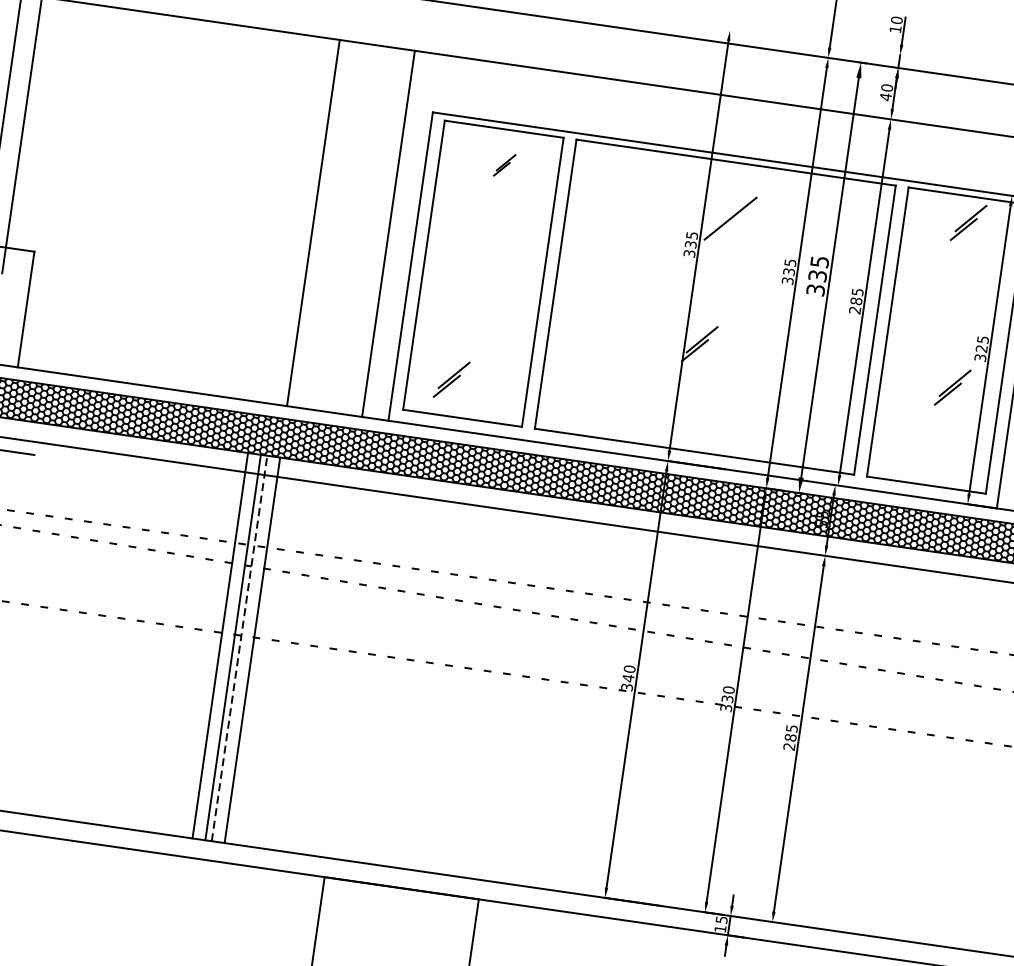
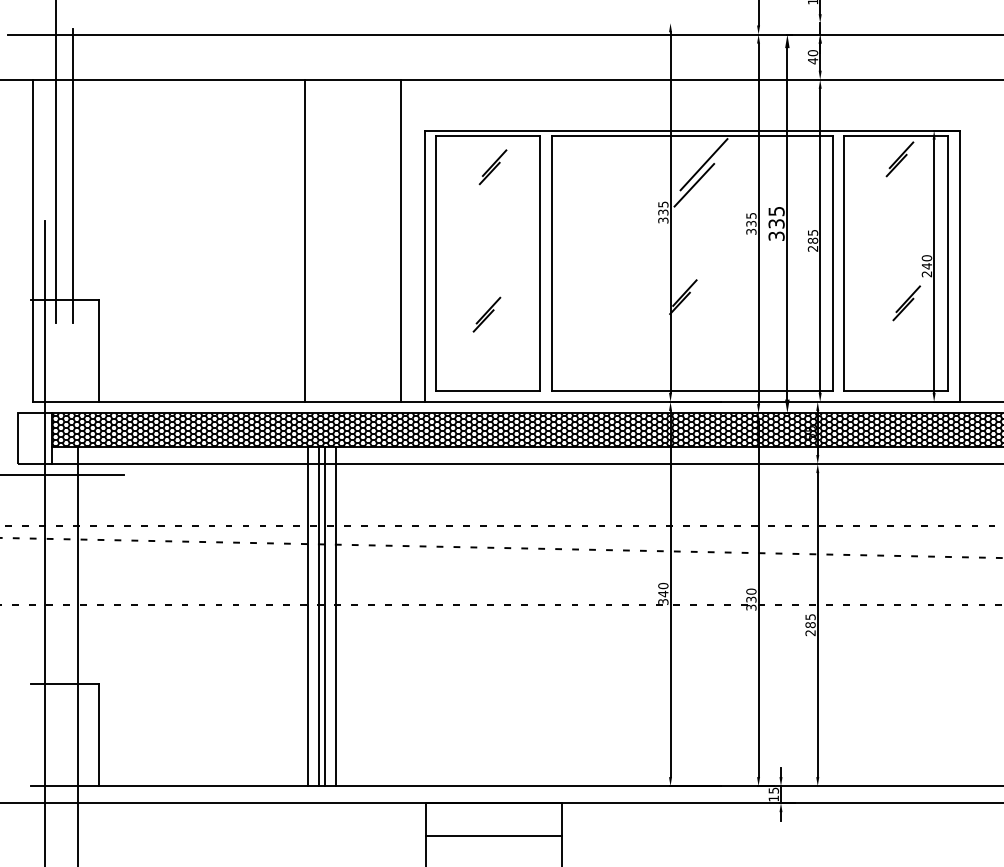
part: (504, 165) -> (492, 167), size x1.67
line: (744, 196) -> (703, 164), added
line: (313, 222) -> (305, 240), moved
text: (981, 349) -> (926, 266), 325 -> 240
part: (451, 379) -> (486, 314), moved
line: (239, 648) -> (324, 616), dashed -> solid
line: (395, 924) -> (493, 835), added

